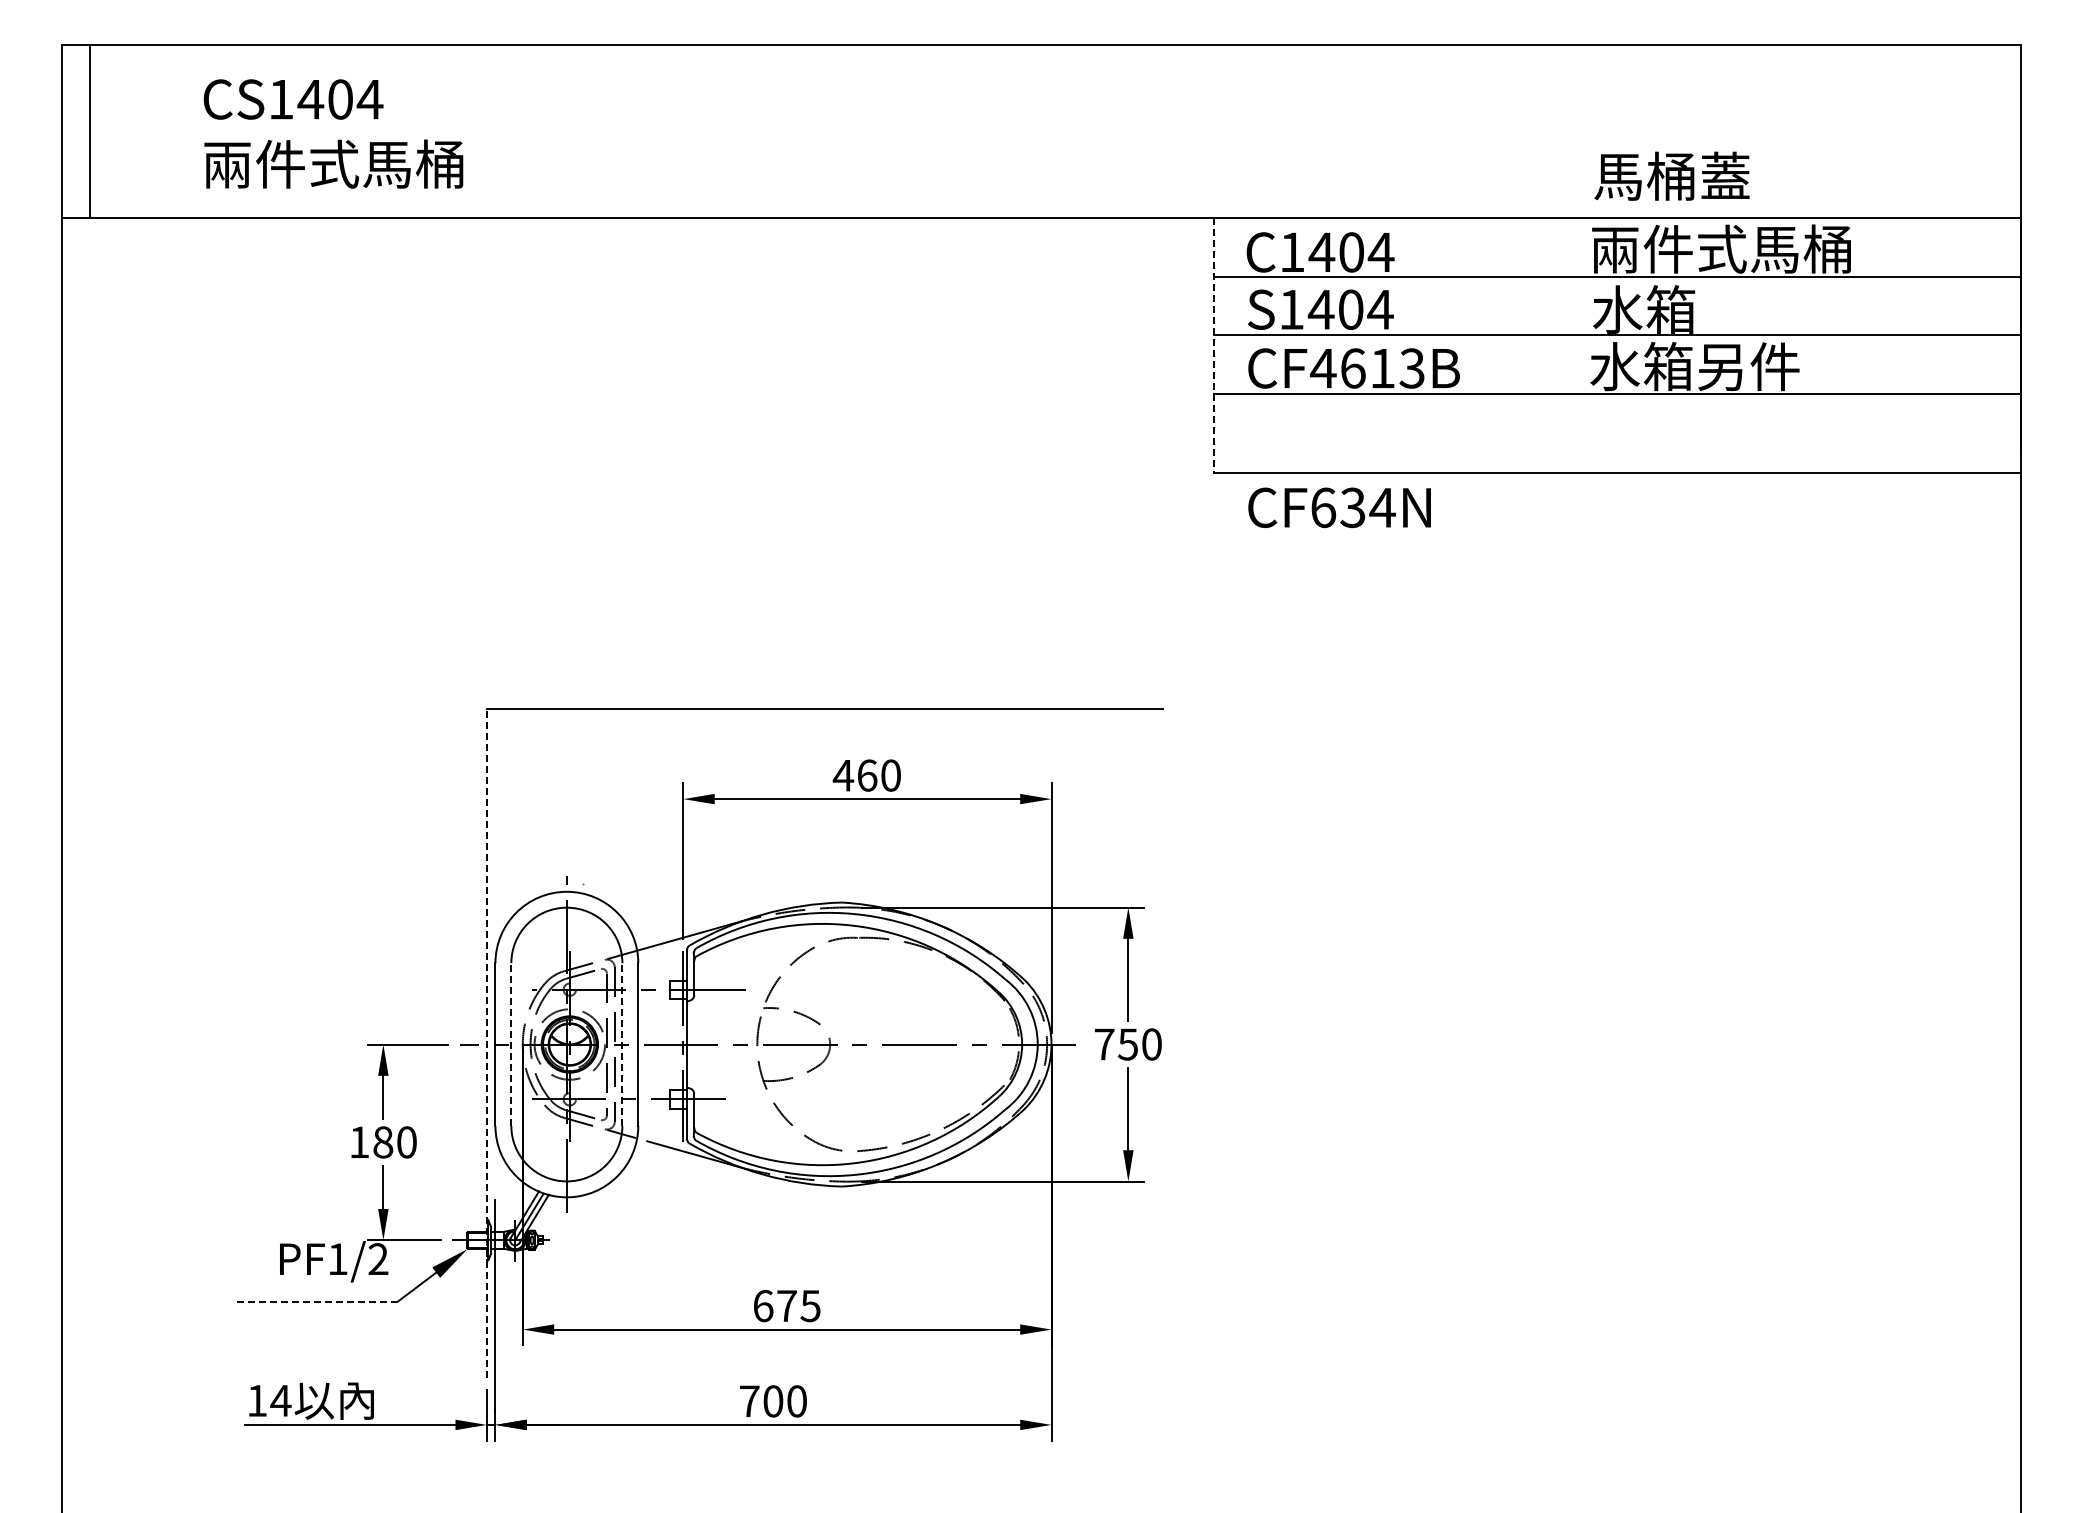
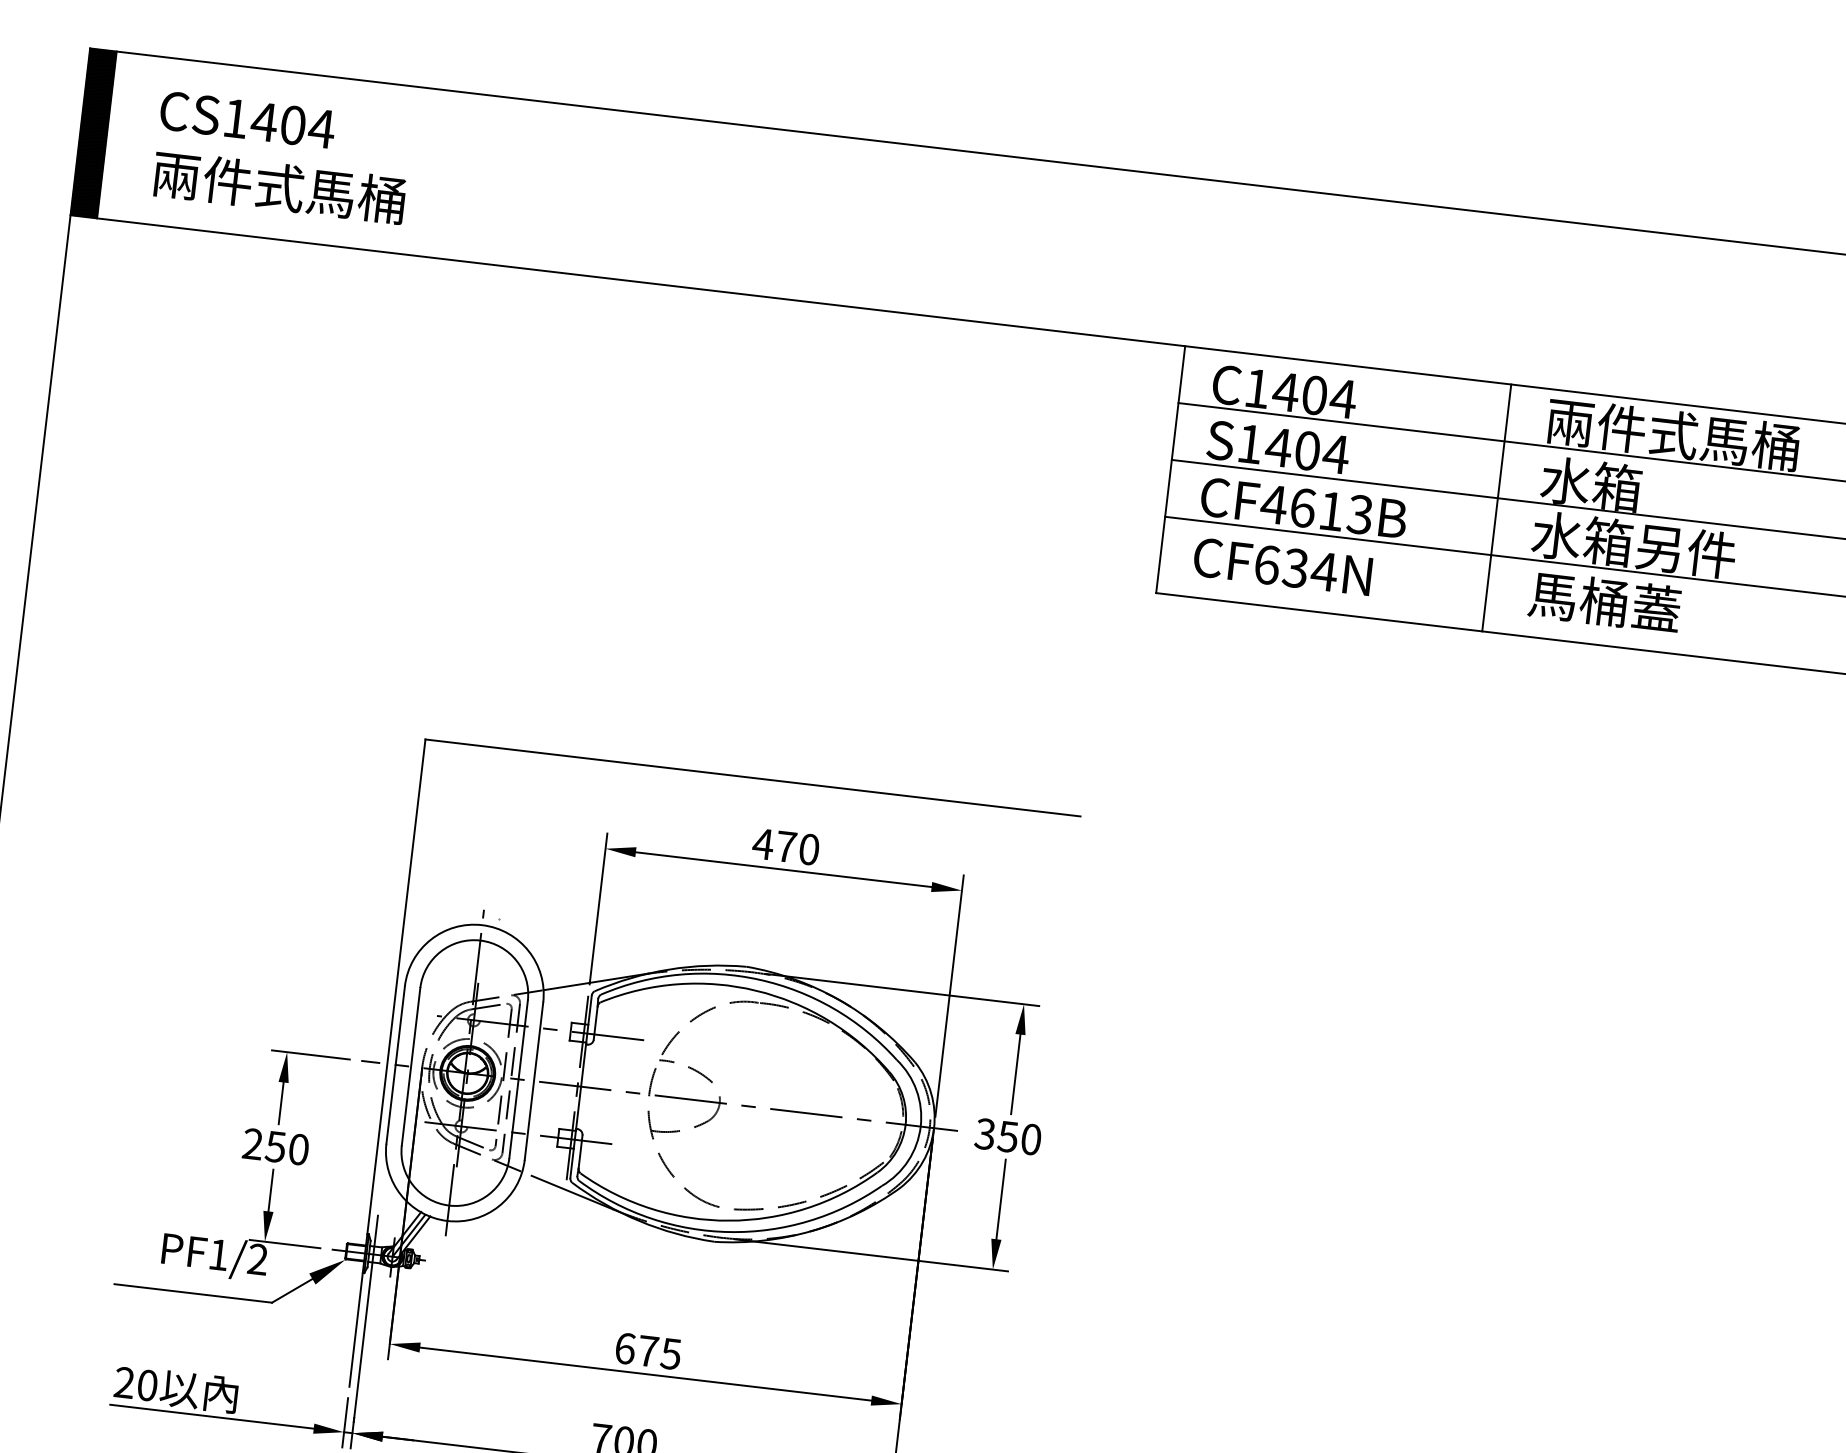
hatch: (75, 131) -> (92, 133), added
text: (333, 133) -> (282, 157), moved
text: (1671, 175) -> (1604, 601), moved
line: (1550, 344) -> (1496, 507), added
line: (1213, 345) -> (1170, 469), dashed -> solid
text: (1339, 507) -> (1282, 566), moved
text: (867, 775) -> (786, 846), 460 -> 470
line: (486, 1043) -> (387, 1062), dashed -> solid
line: (511, 1044) -> (411, 1066), dashed -> solid
line: (622, 1044) -> (518, 1079), dashed -> solid
text: (1104, 1044) -> (985, 1134), 750 -> 350
text: (371, 1142) -> (264, 1145), 180 -> 250
line: (316, 1301) -> (193, 1293), dashed -> solid
text: (269, 1400) -> (136, 1383), 14 -> 20

